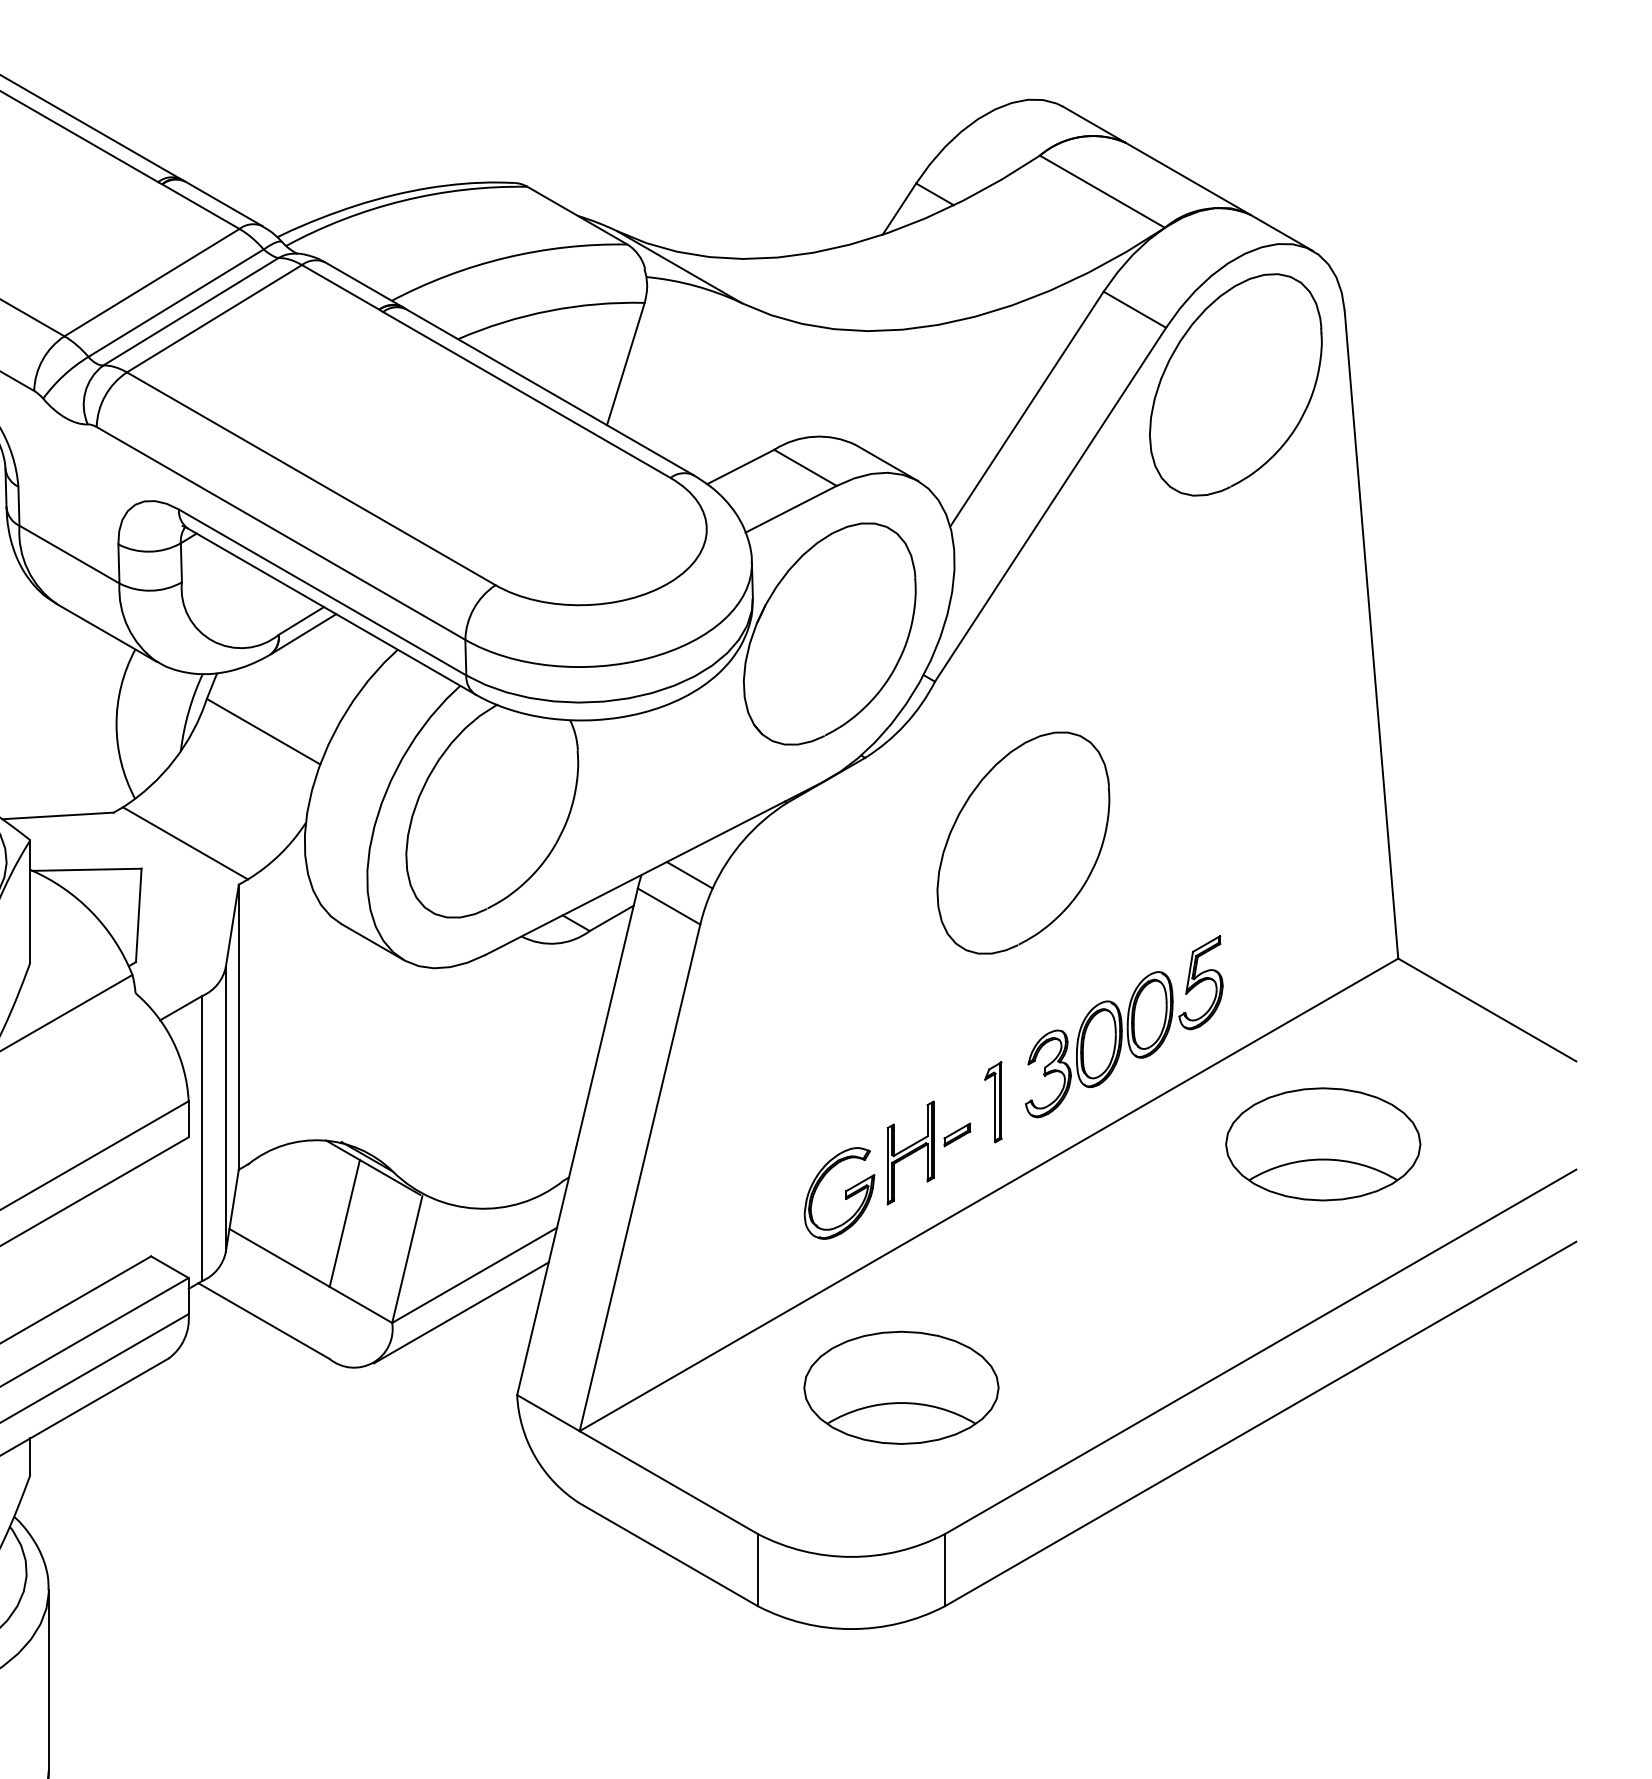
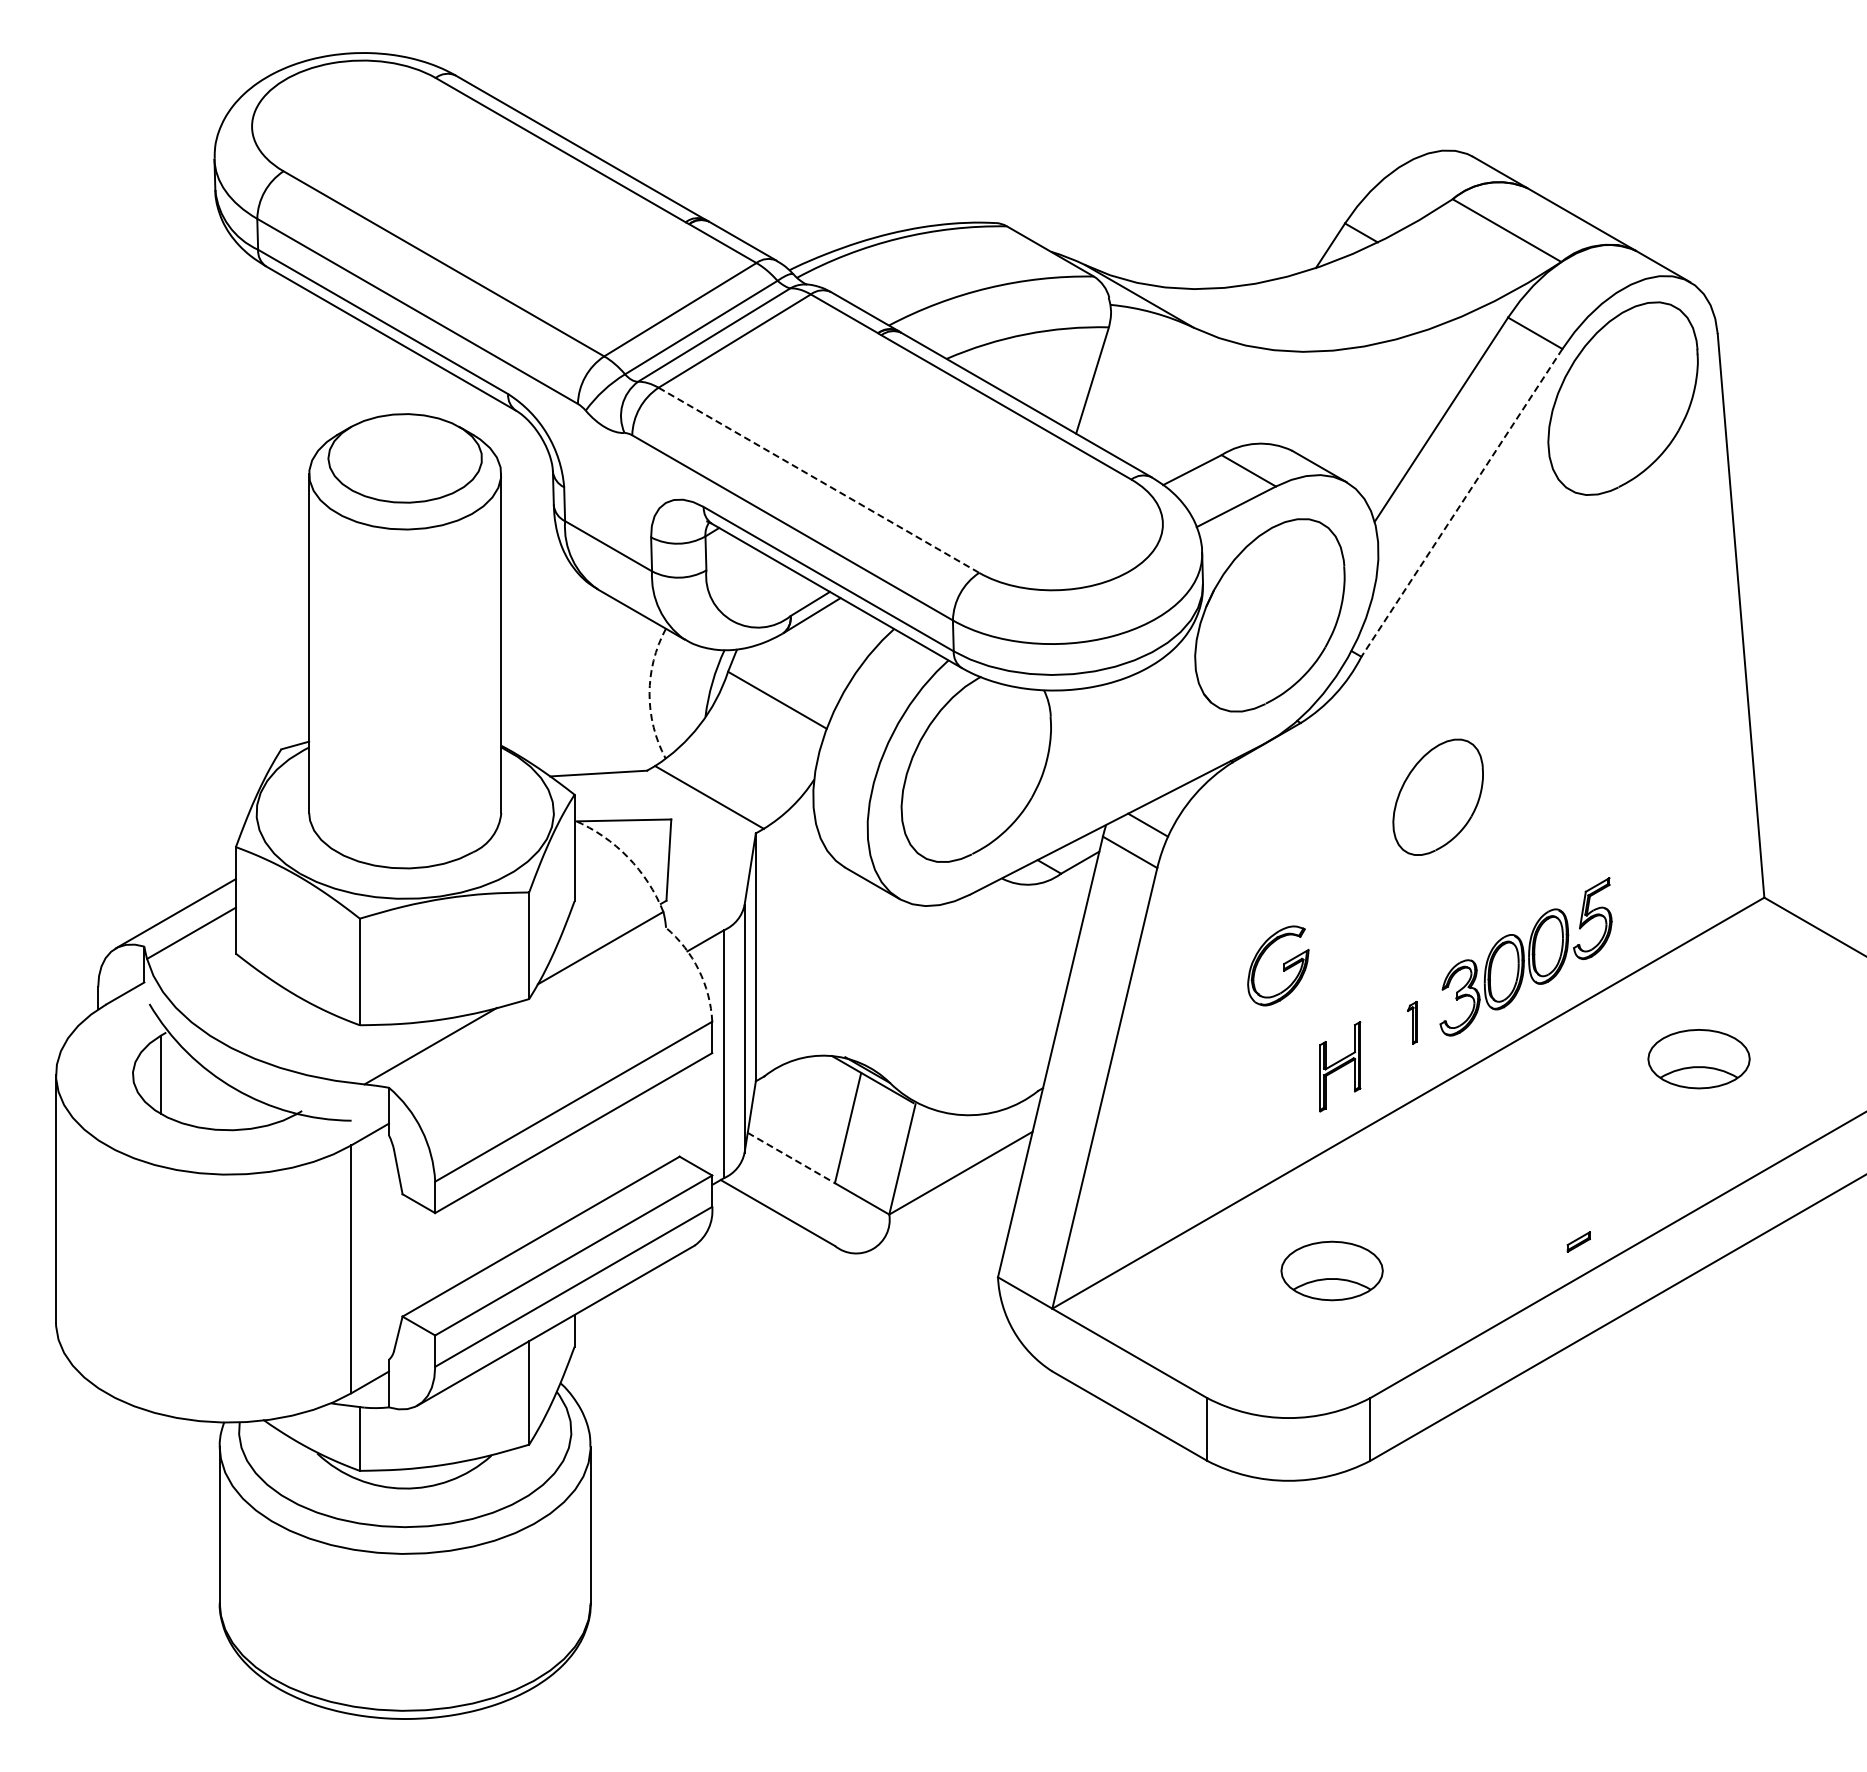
line: (311, 478) -> (819, 480), solid -> dashed
line: (1050, 504) -> (1461, 502), solid -> dashed
arc: (116, 723) -> (649, 693), solid -> dashed
part: (1022, 843) -> (1437, 797), size x0.6
arc: (92, 912) -> (628, 857), solid -> dashed
arc: (172, 1042) -> (698, 970), solid -> dashed
part: (993, 1102) -> (1412, 1022), size x0.6
part: (956, 1134) -> (1578, 1241), moved
part: (1322, 1143) -> (1698, 1058), size x0.6
part: (839, 1192) -> (1278, 965), moved
line: (279, 1258) -> (791, 1158), solid -> dashed
line: (461, 1312) -> (949, 1205), removed
part: (900, 1387) -> (1331, 1270), size x0.6

